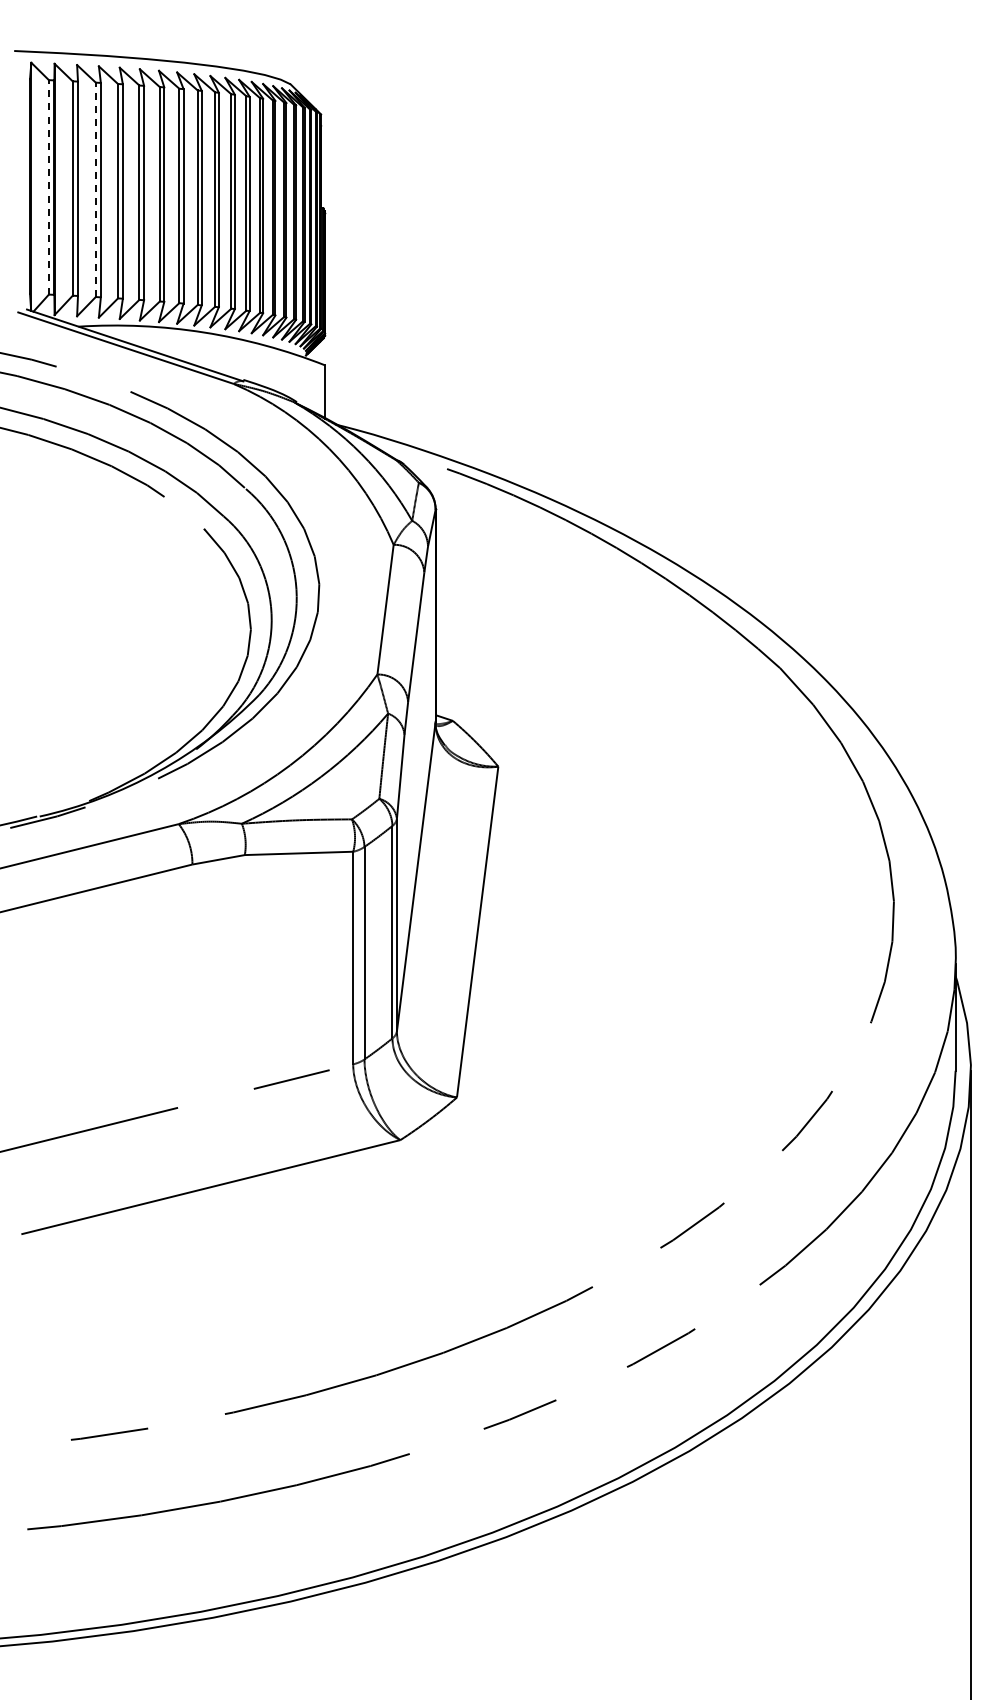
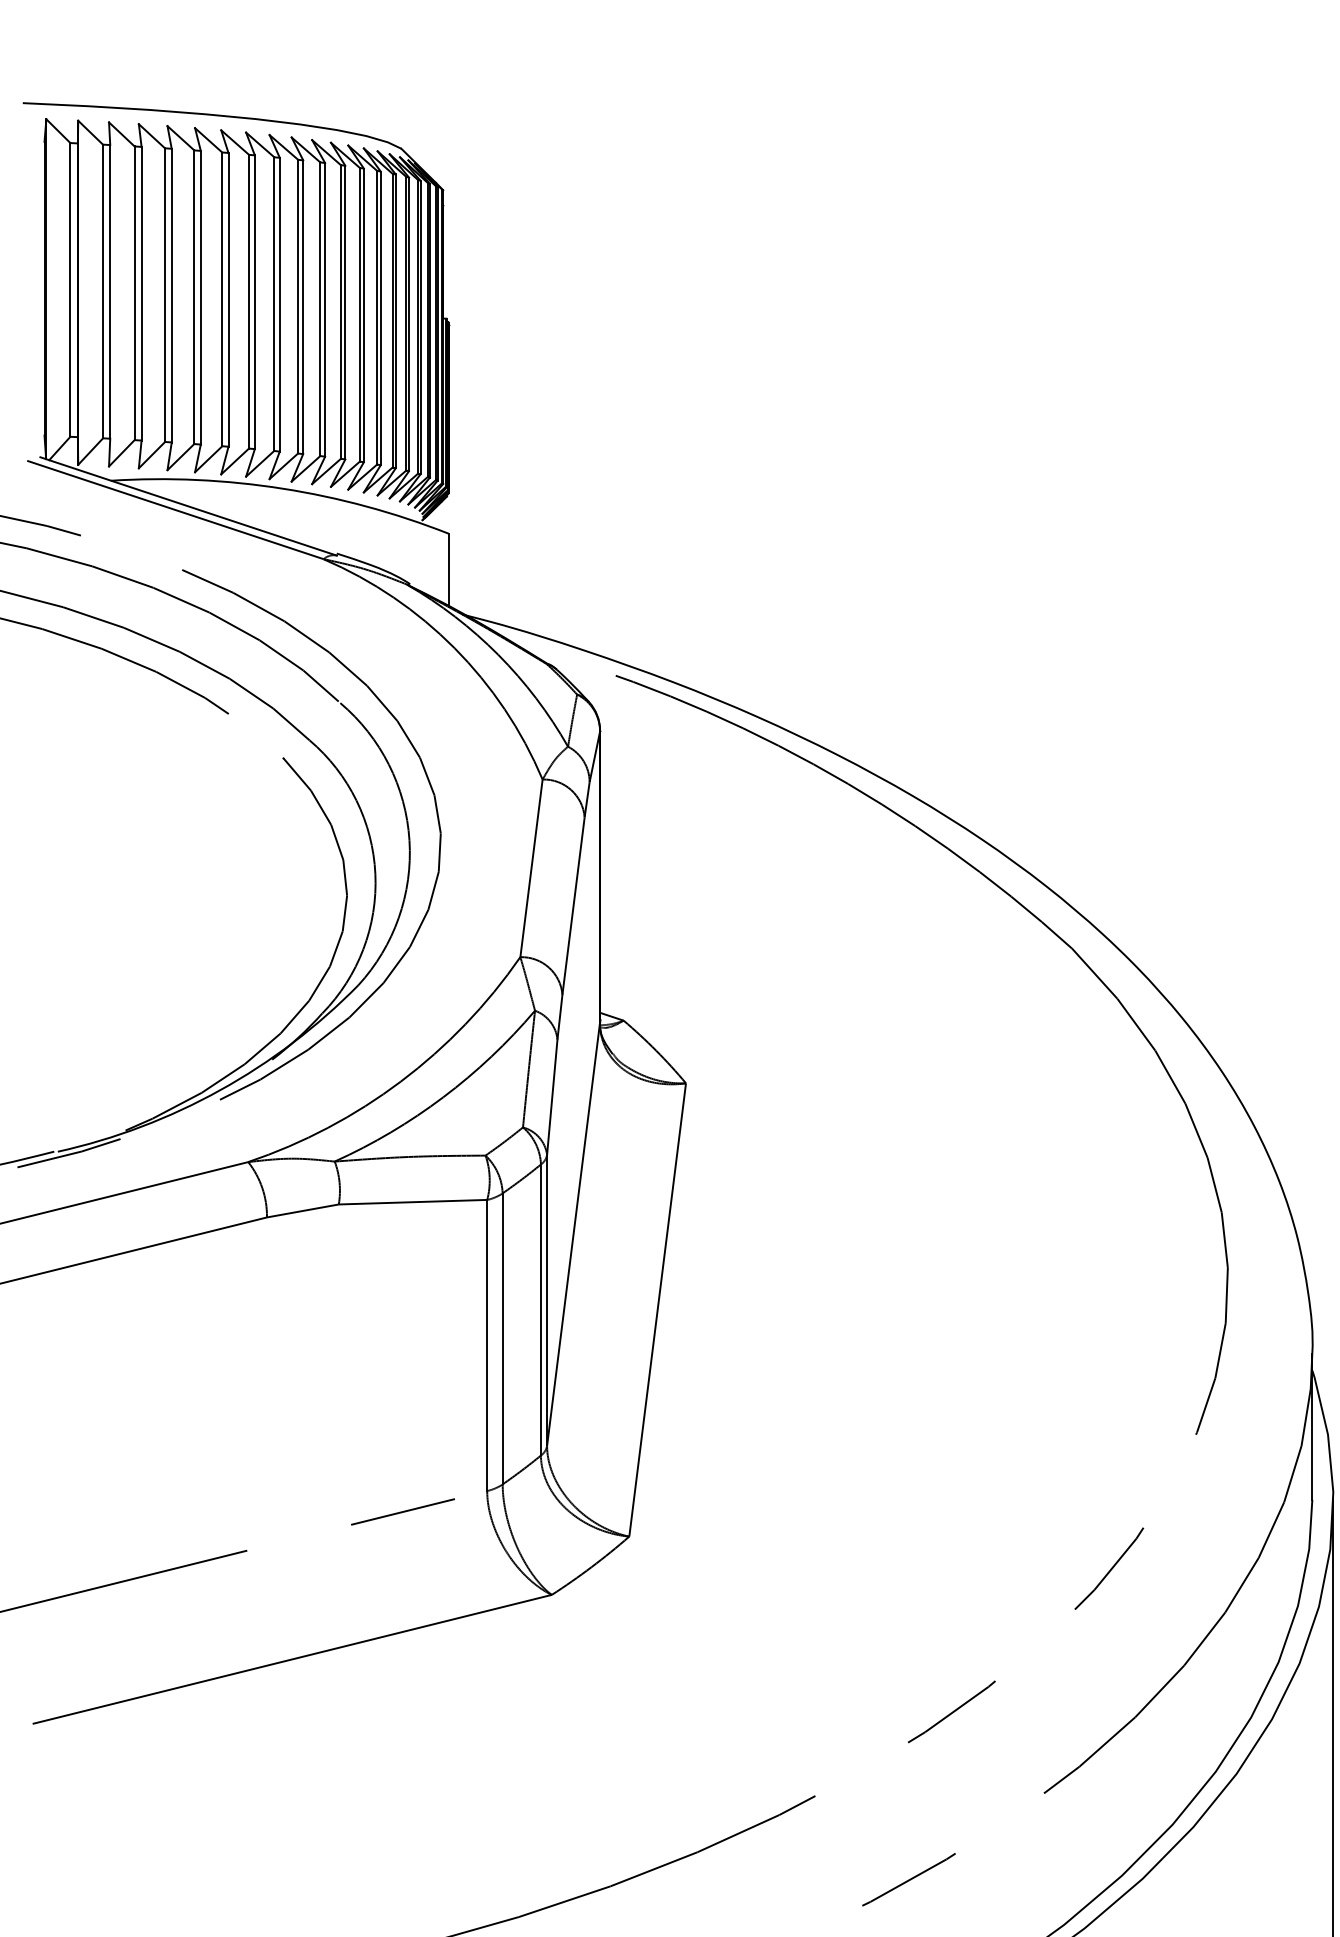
line: (48, 186) -> (69, 288), dashed -> solid
line: (95, 189) -> (134, 292), dashed -> solid

